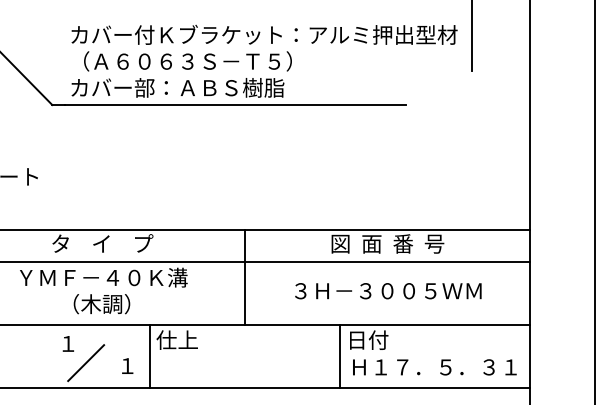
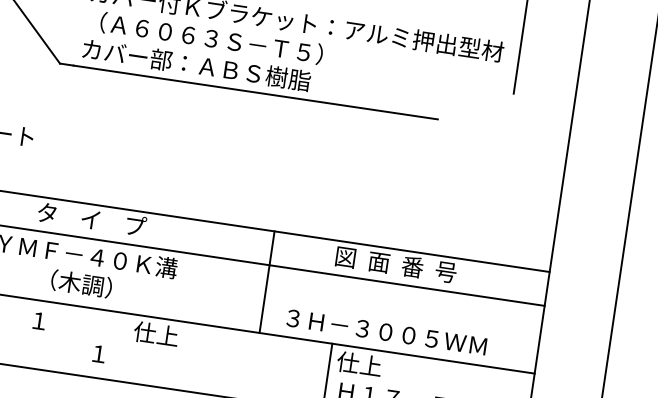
line: (244, 277) -> (266, 282), moved
text: (388, 291) -> (386, 332), moved
text: (367, 339) -> (359, 363), 日付 -> 仕上
line: (149, 356) -> (124, 347), removed
line: (86, 363) -> (55, 344), removed

